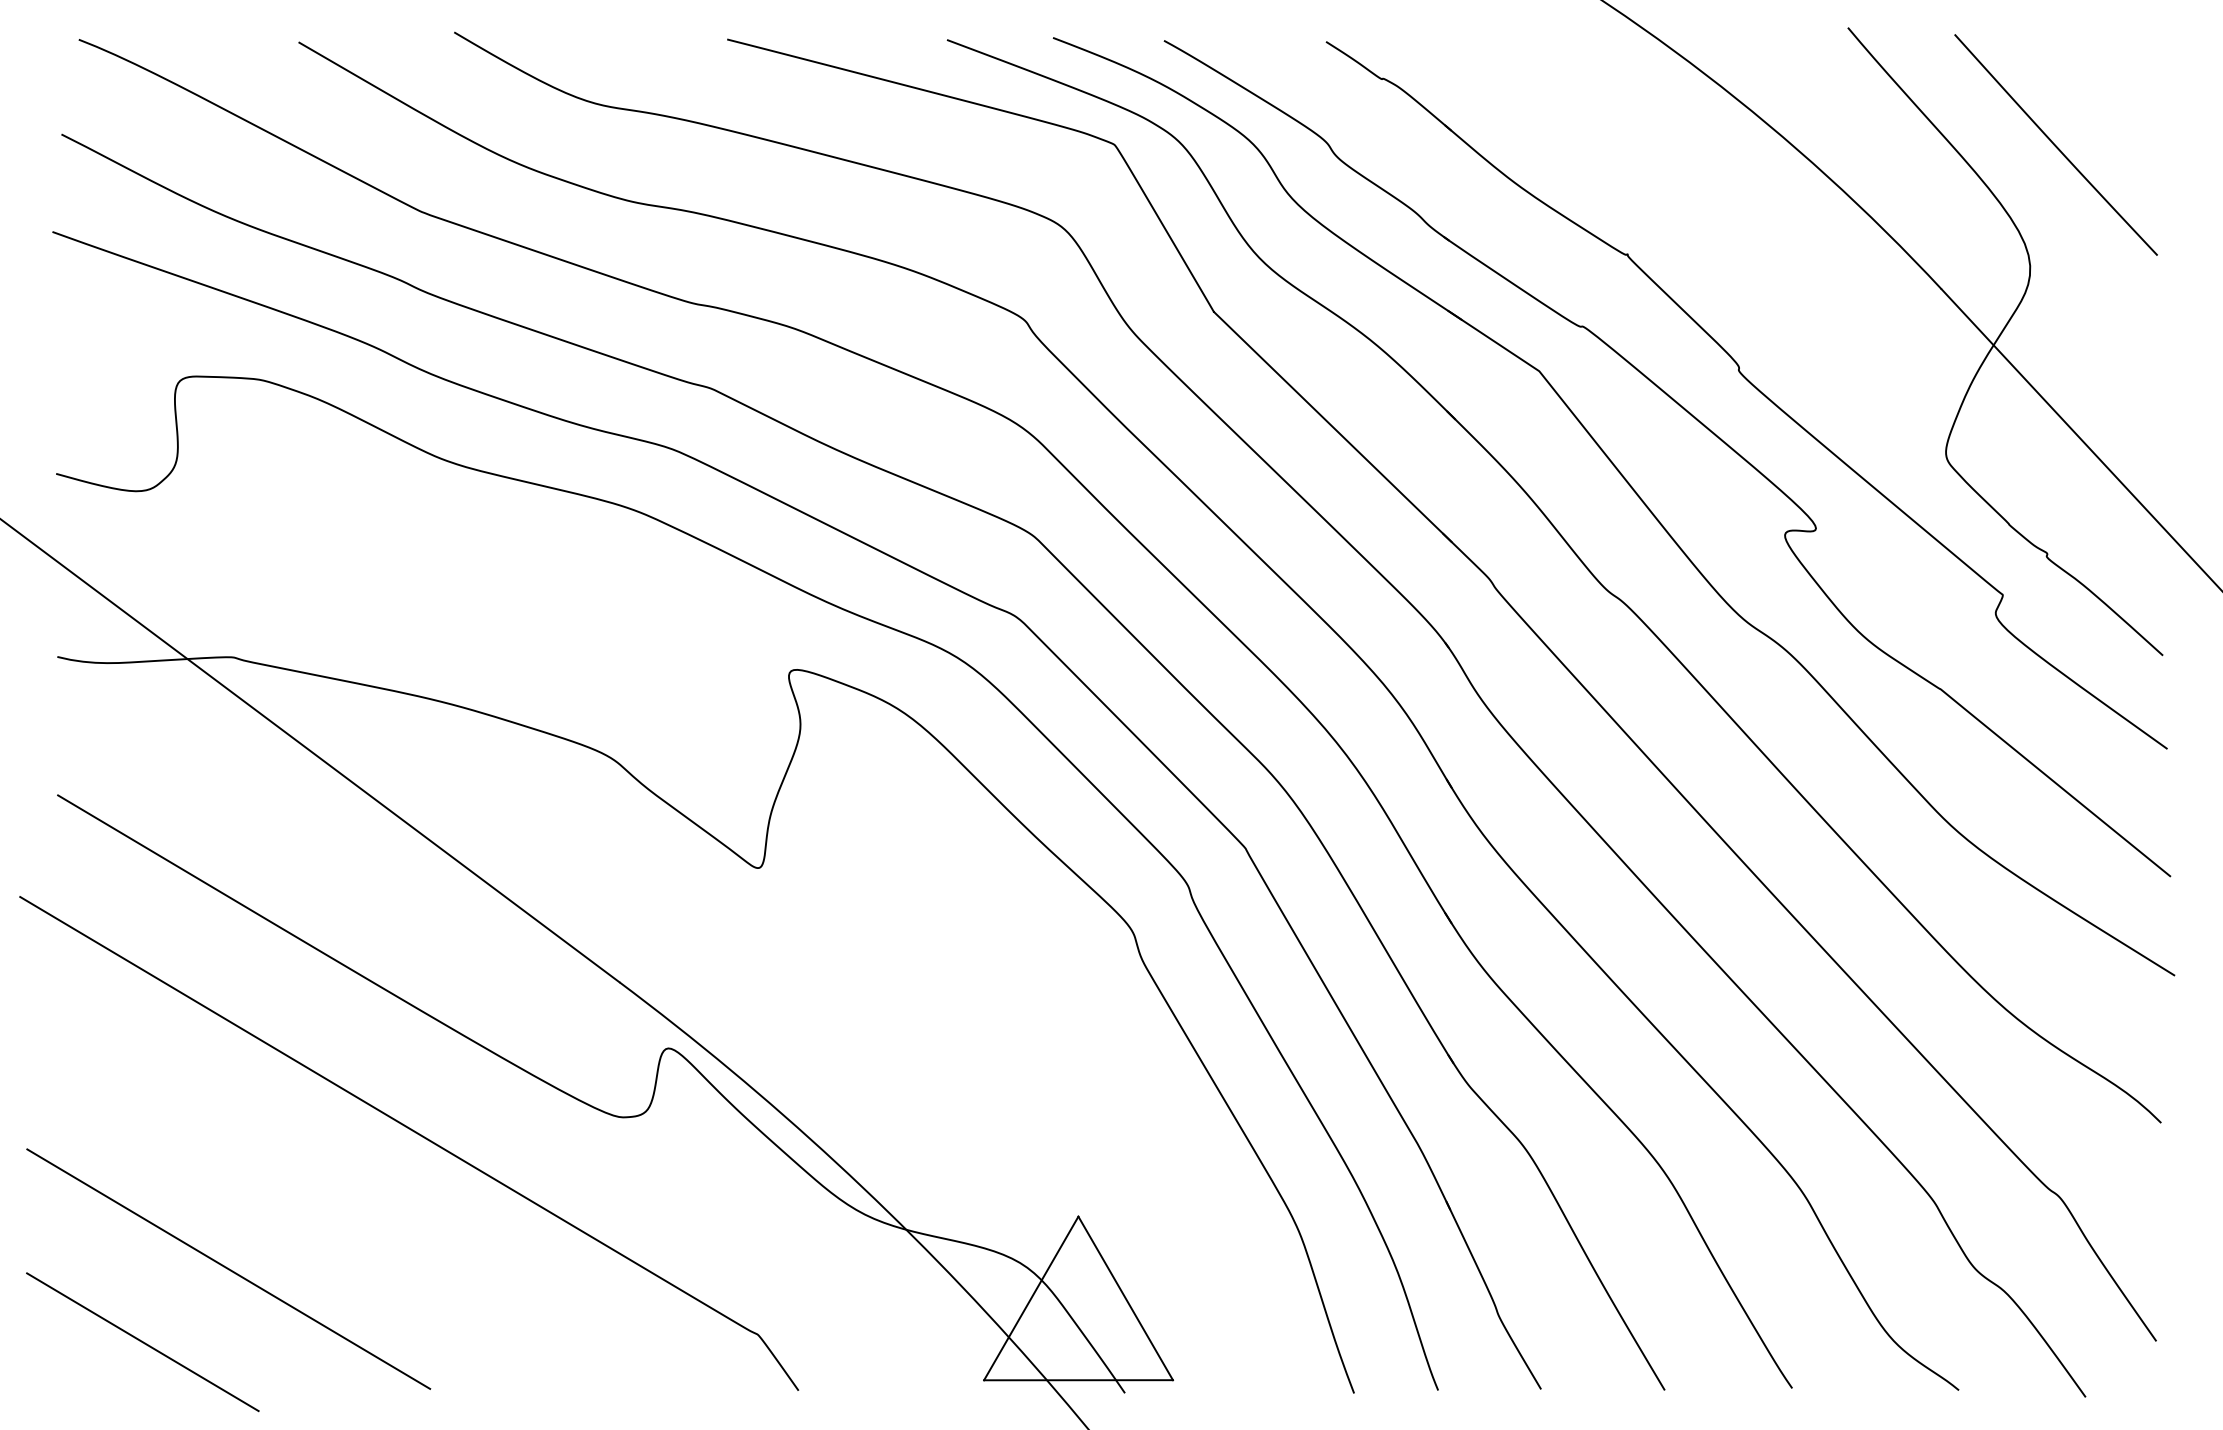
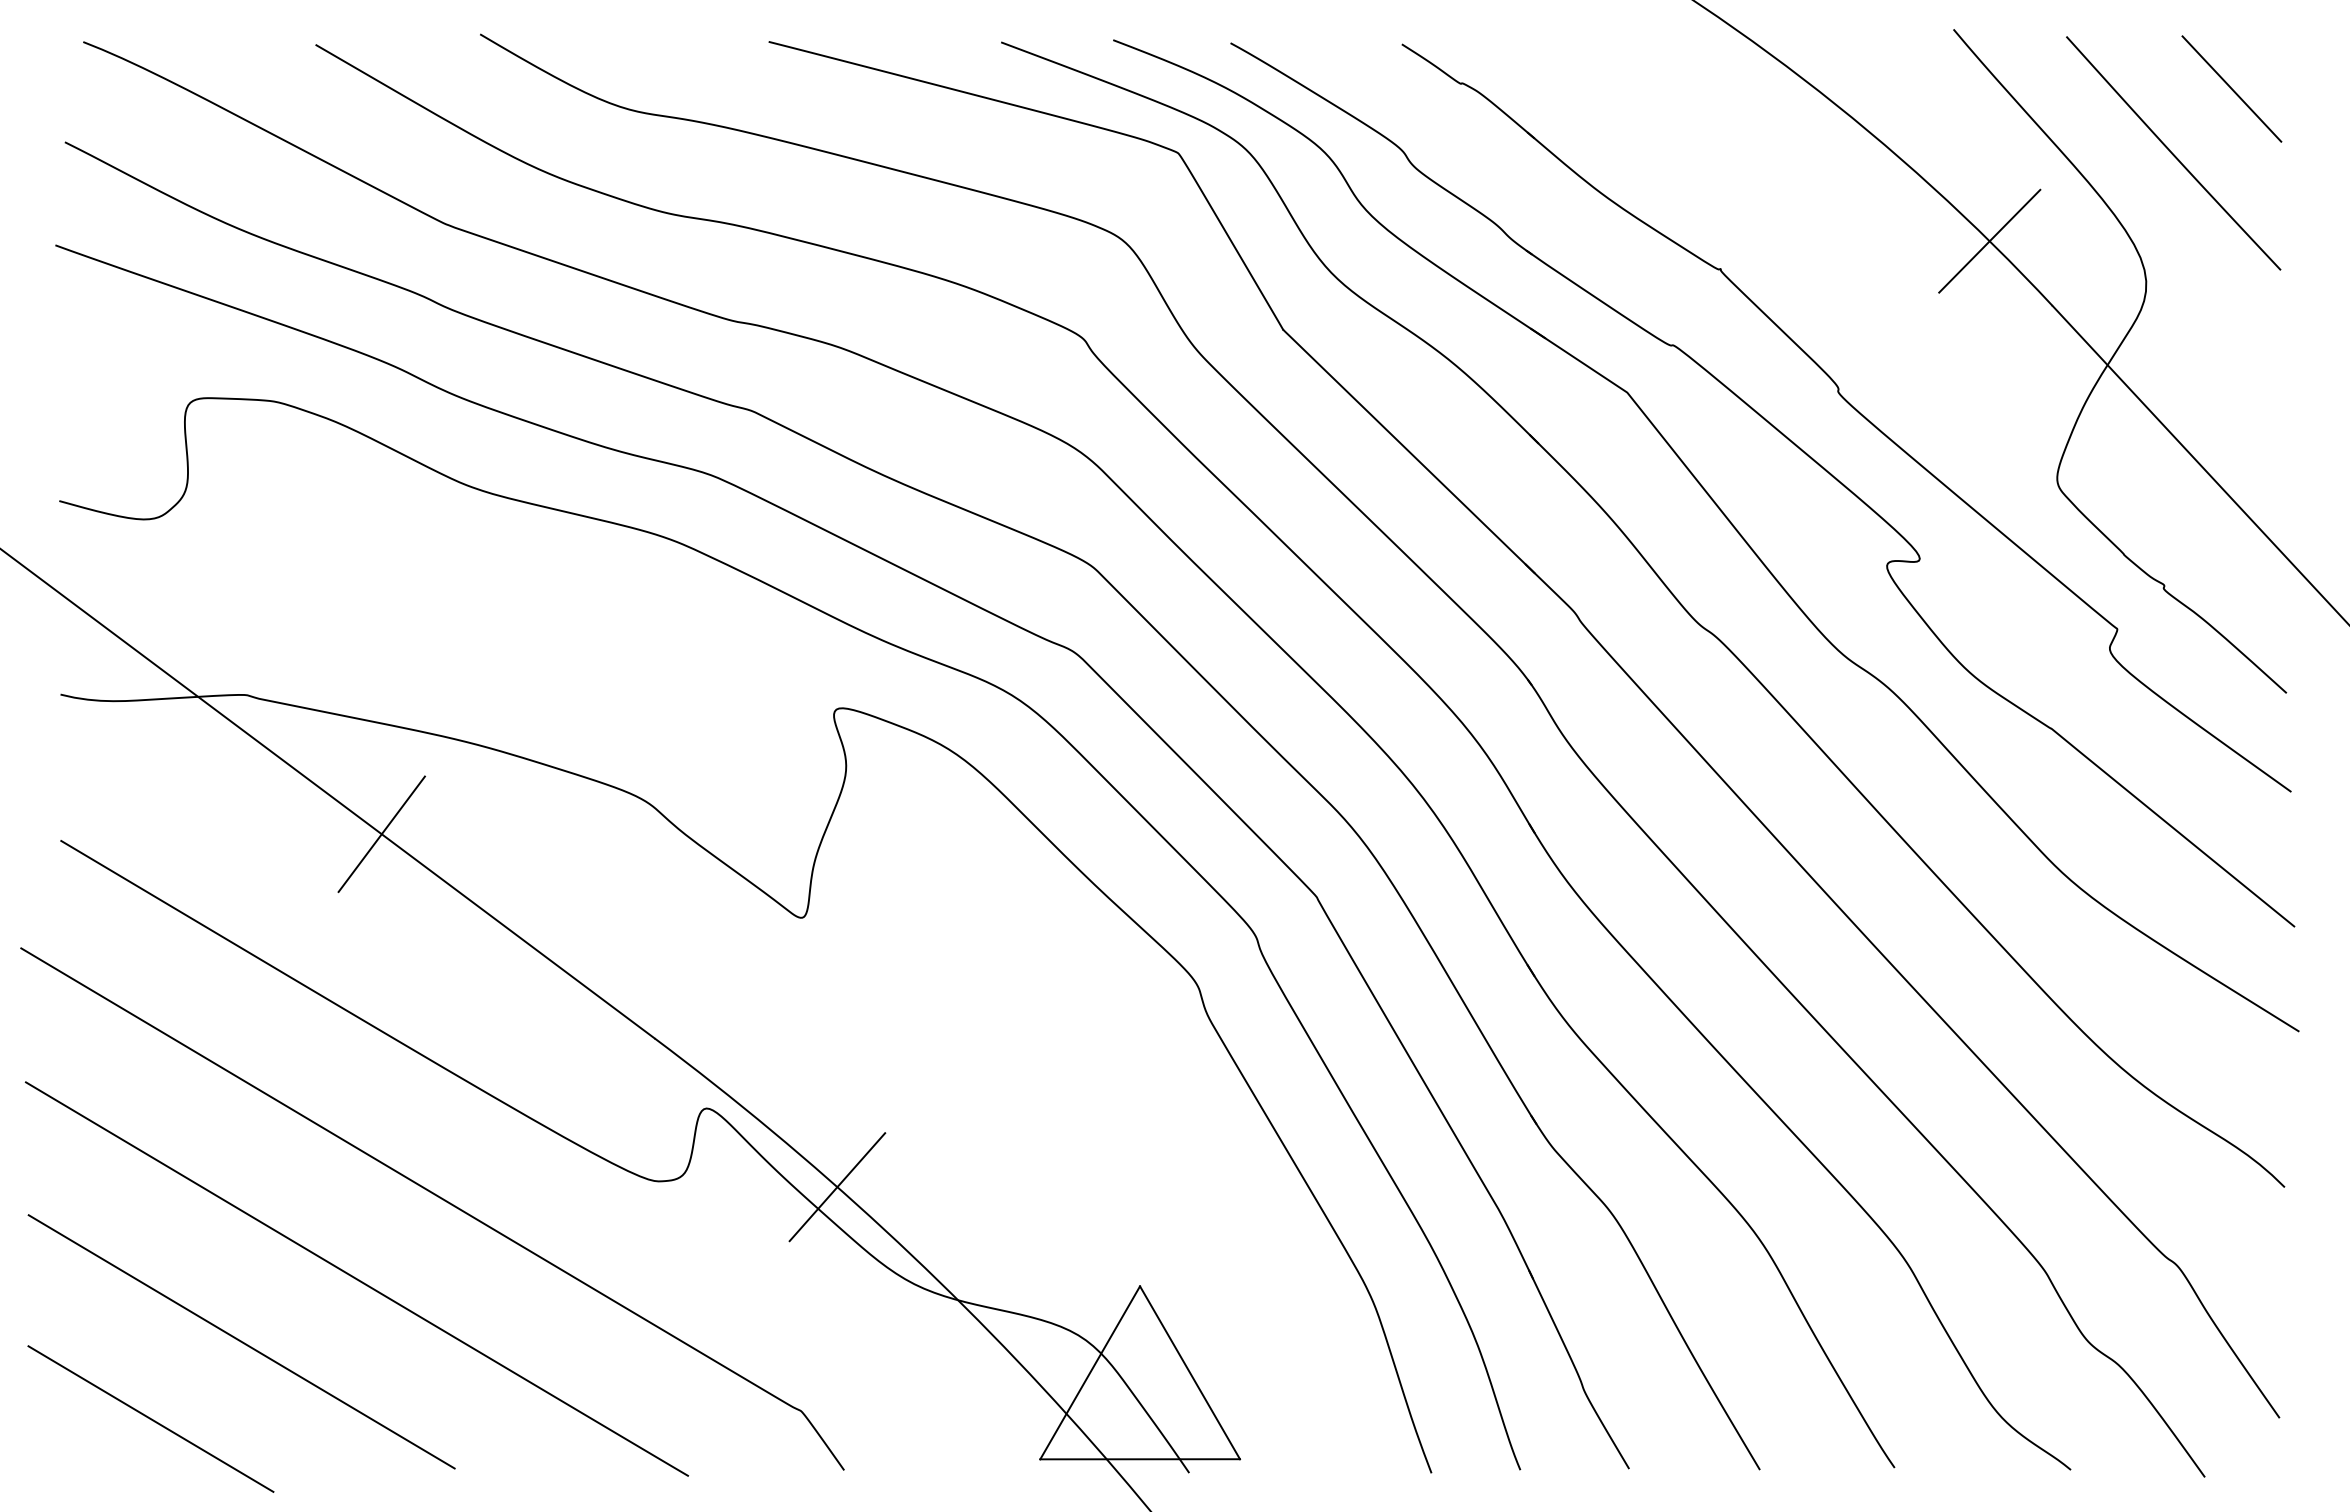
line: (2110, 83) -> (2231, 88), added
line: (1881, 227) -> (1989, 240), added
line: (360, 788) -> (381, 833), added
line: (792, 1123) -> (837, 1187), added
line: (337, 1209) -> (356, 1278), added

